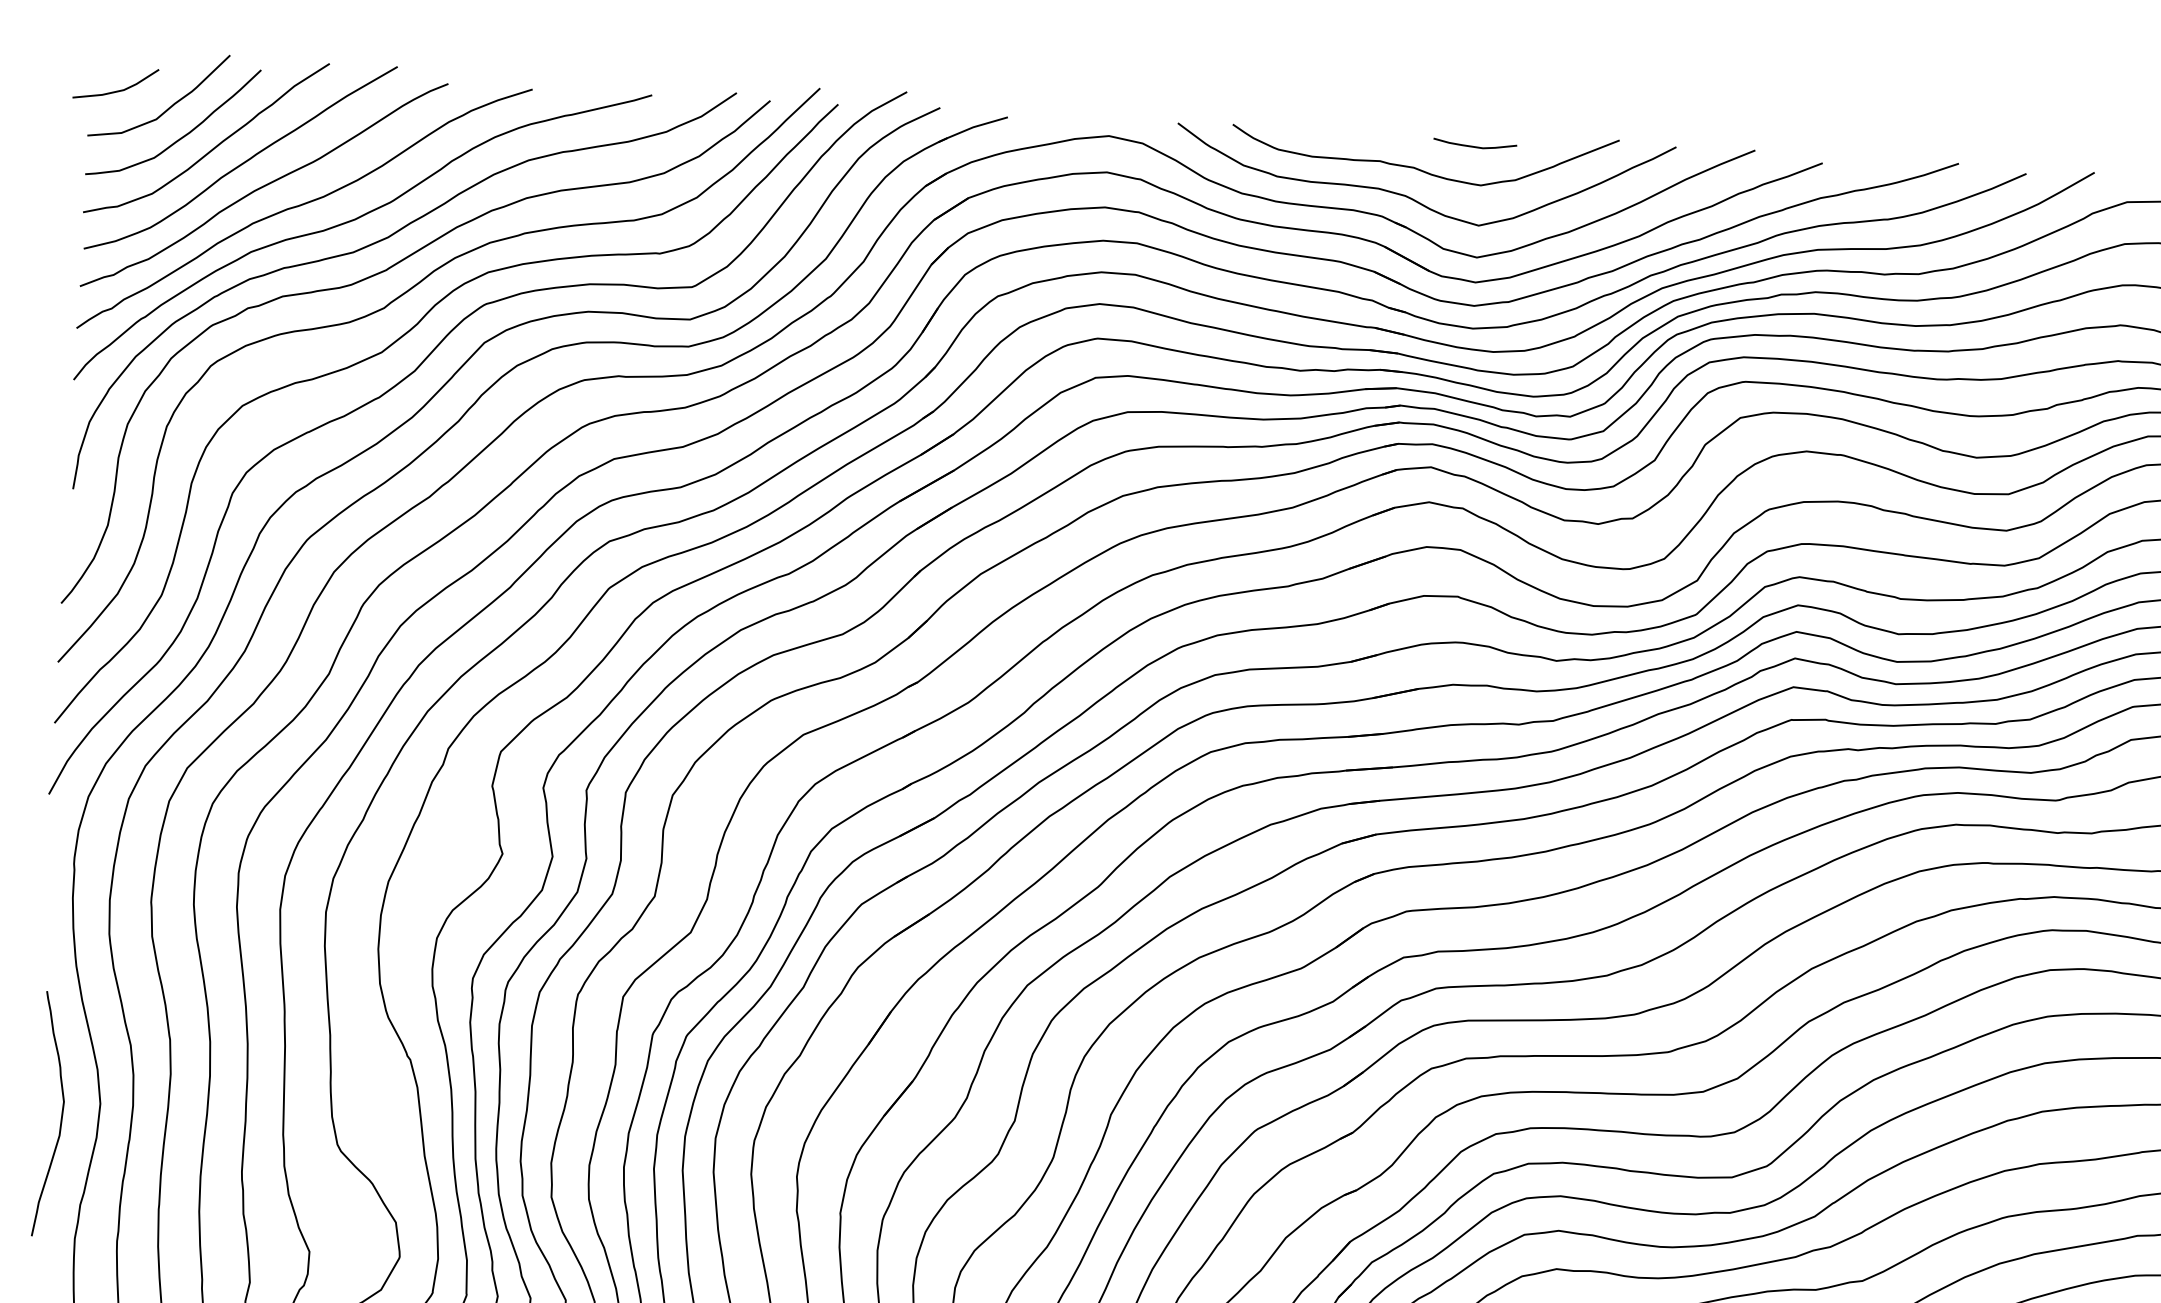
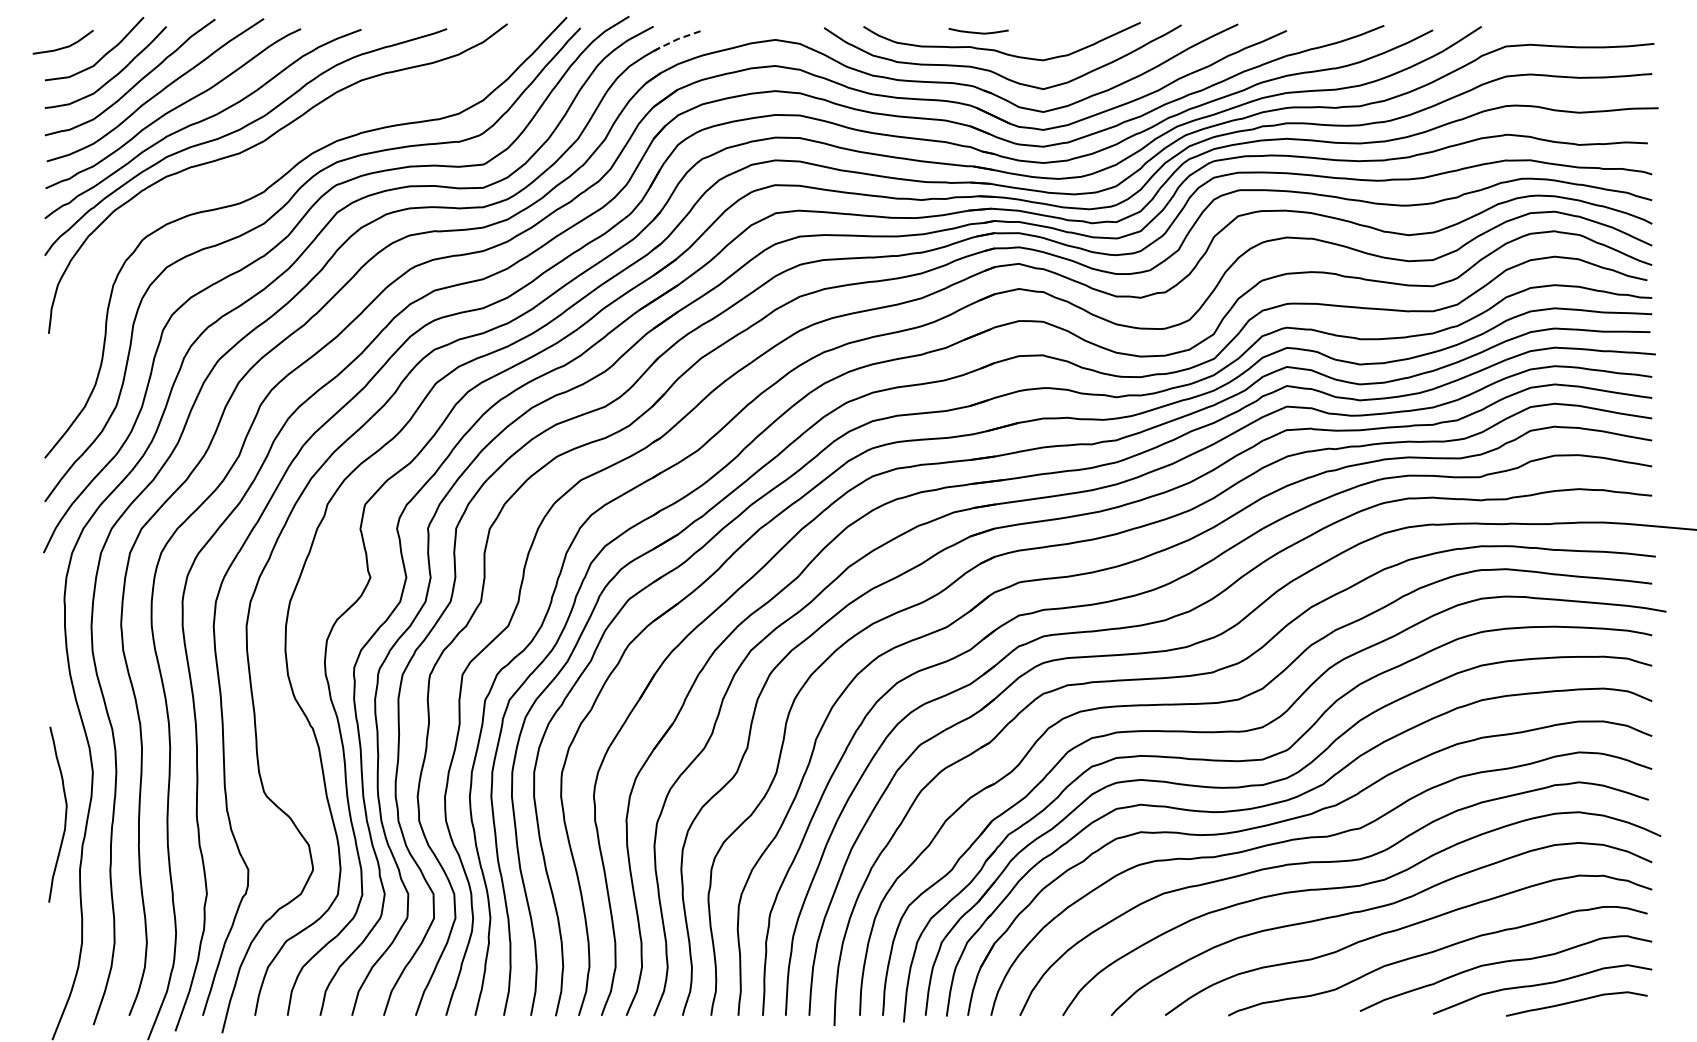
line: (972, 127) -> (677, 39), solid -> dashed
curve: (1474, 146) -> (978, 32), moved
curve: (381, 273) -> (260, 167), removed
curve: (61, 1114) -> (65, 814), moved

